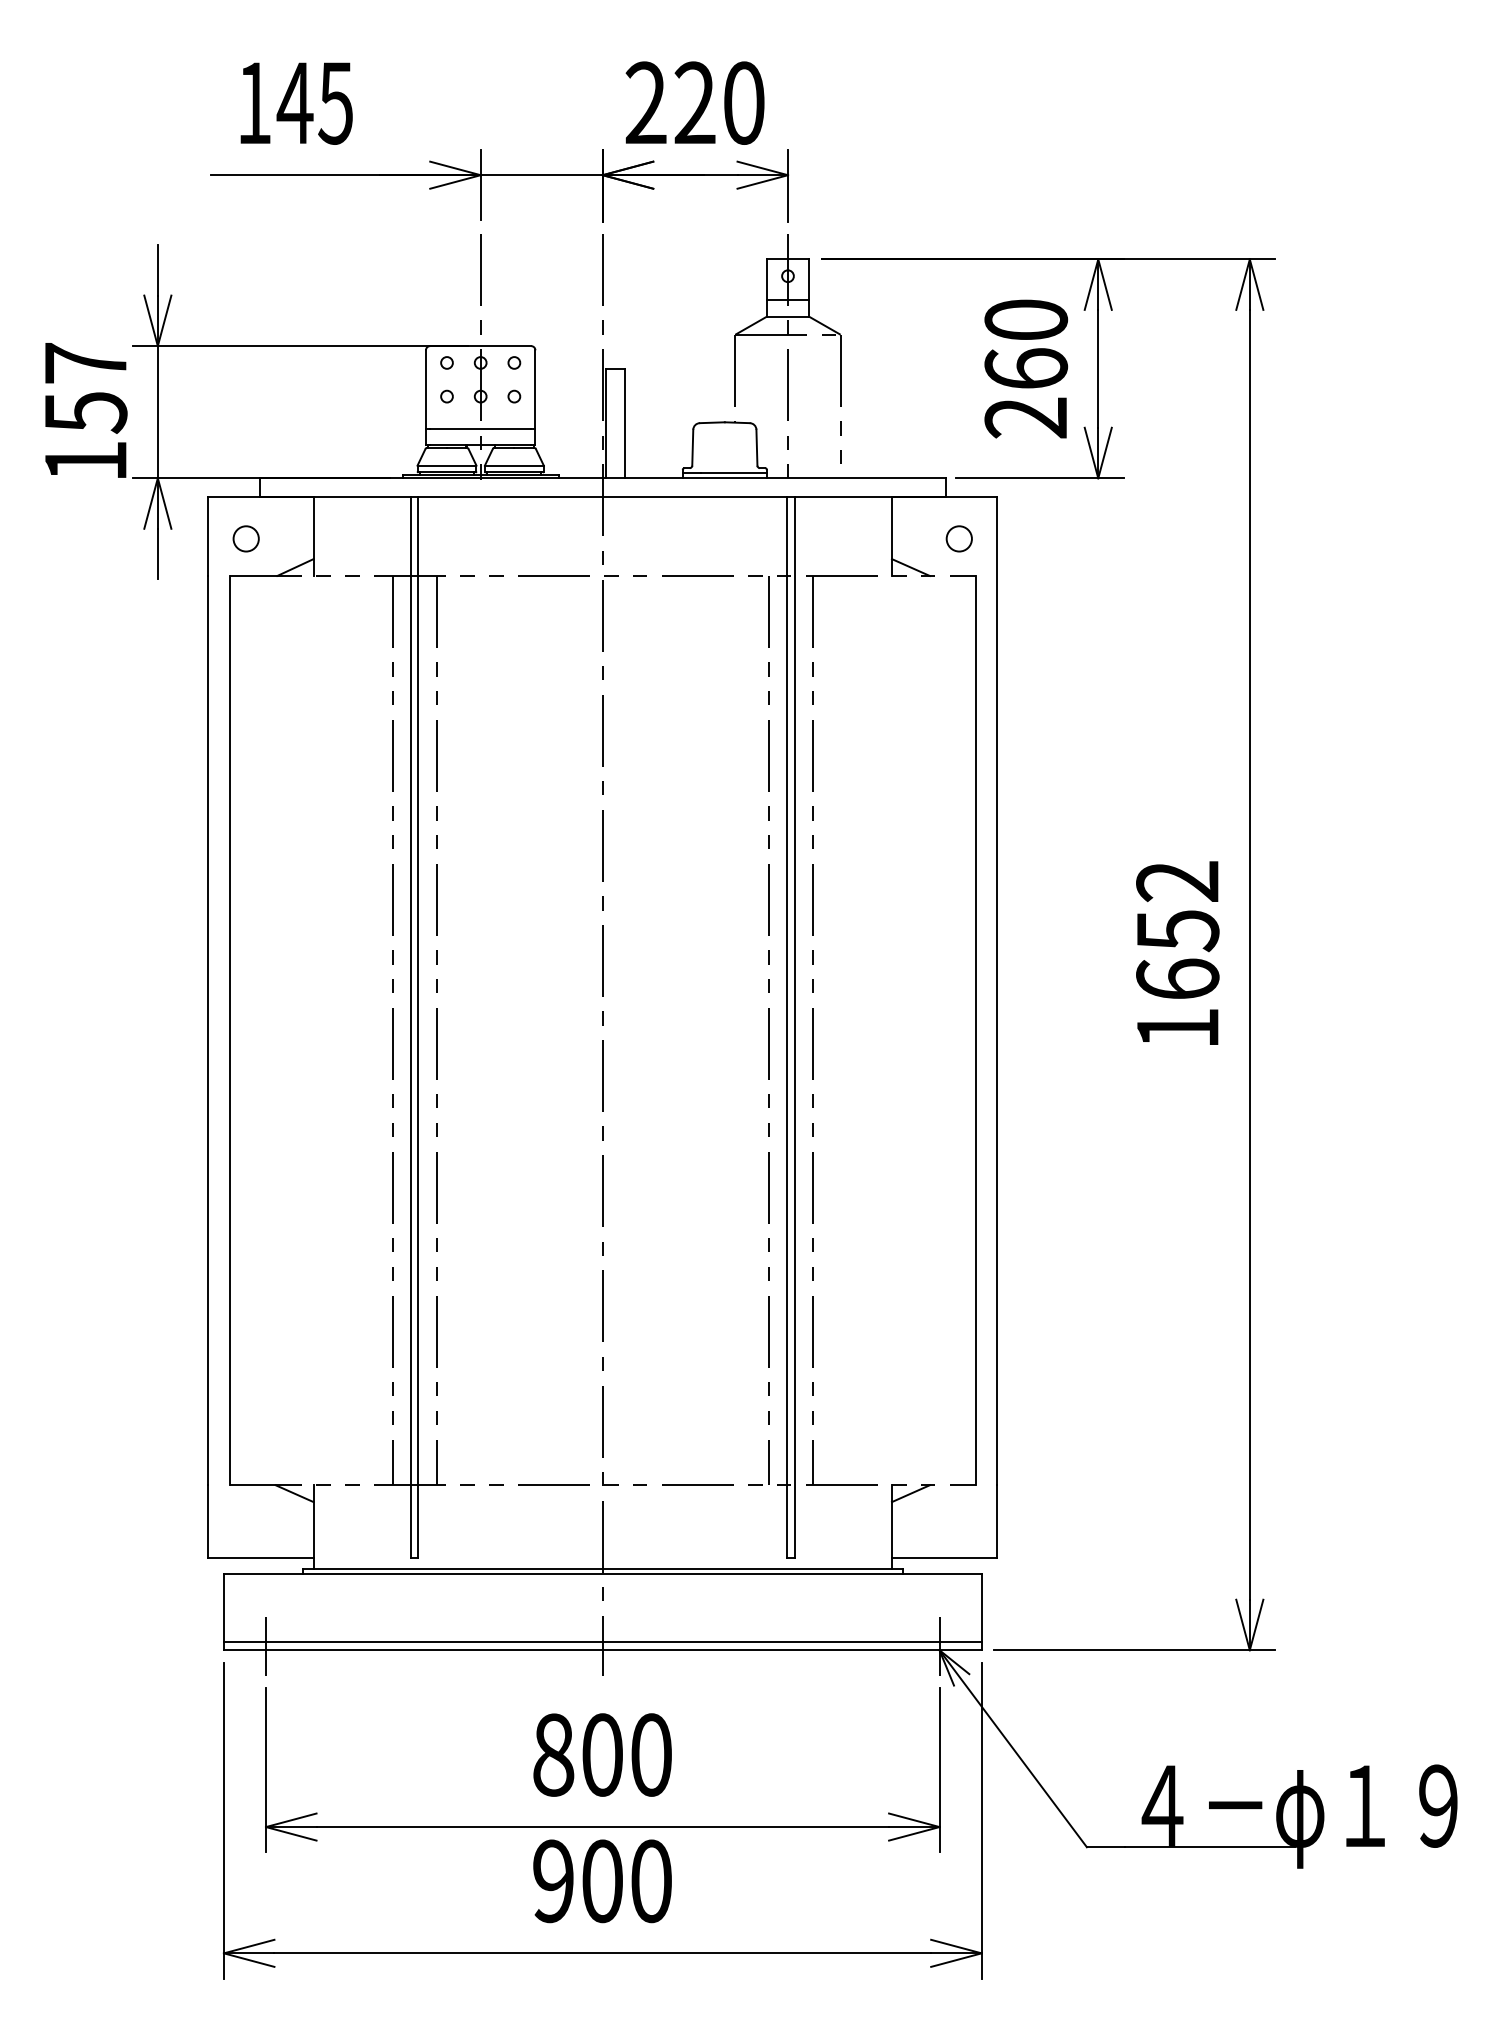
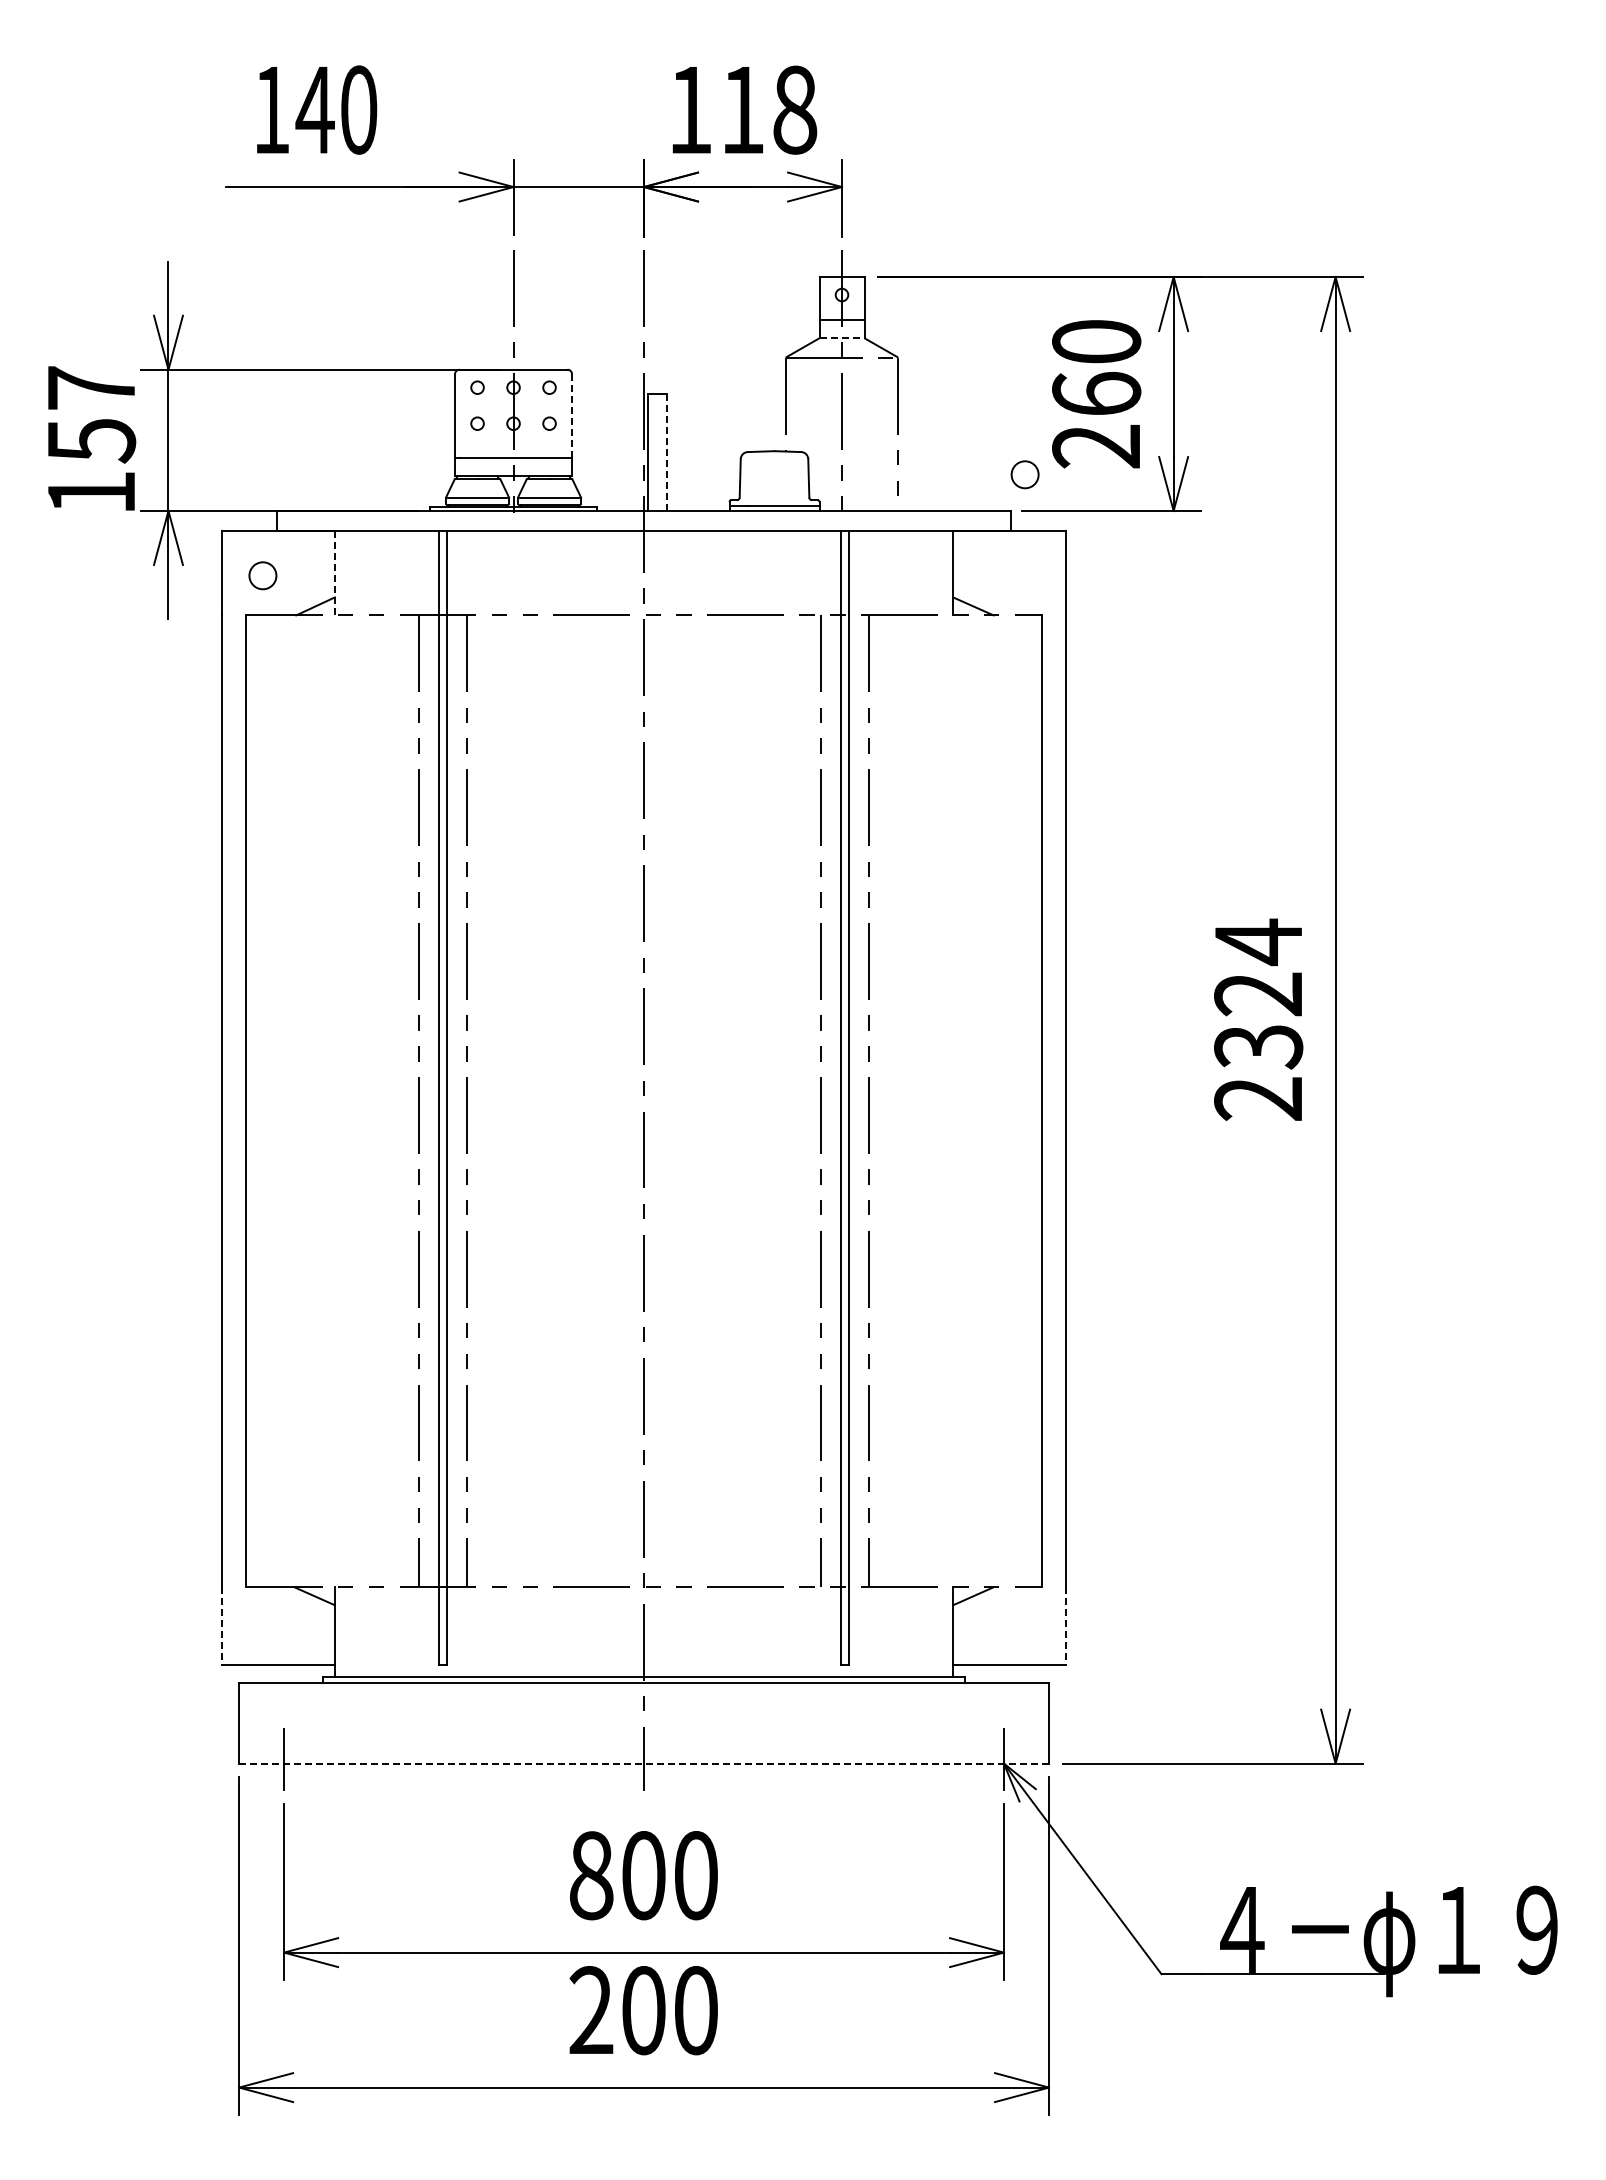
text: (335, 102) -> (358, 109), 145 -> 140
text: (694, 102) -> (742, 109), 220 -> 118
line: (788, 316) -> (842, 338), solid -> dashed
line: (535, 389) -> (572, 416), solid -> dashed
line: (624, 424) -> (667, 453), solid -> dashed
line: (313, 536) -> (334, 573), solid -> dashed
circle: (958, 538) -> (1024, 474), moved
text: (1177, 954) -> (1258, 1019), 1652 -> 2324
line: (208, 1521) -> (222, 1625), solid -> dashed
line: (997, 1521) -> (1065, 1625), solid -> dashed
line: (602, 1641) -> (643, 1754), removed
line: (603, 1650) -> (644, 1763), solid -> dashed
text: (553, 1881) -> (591, 2010), 900 -> 200

